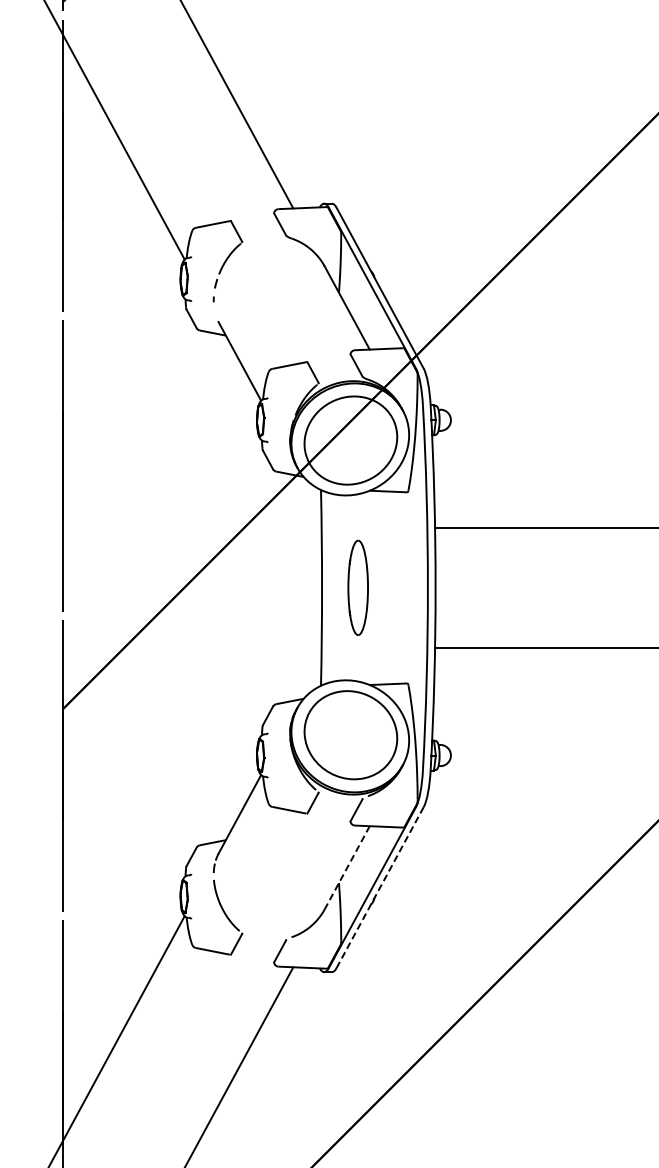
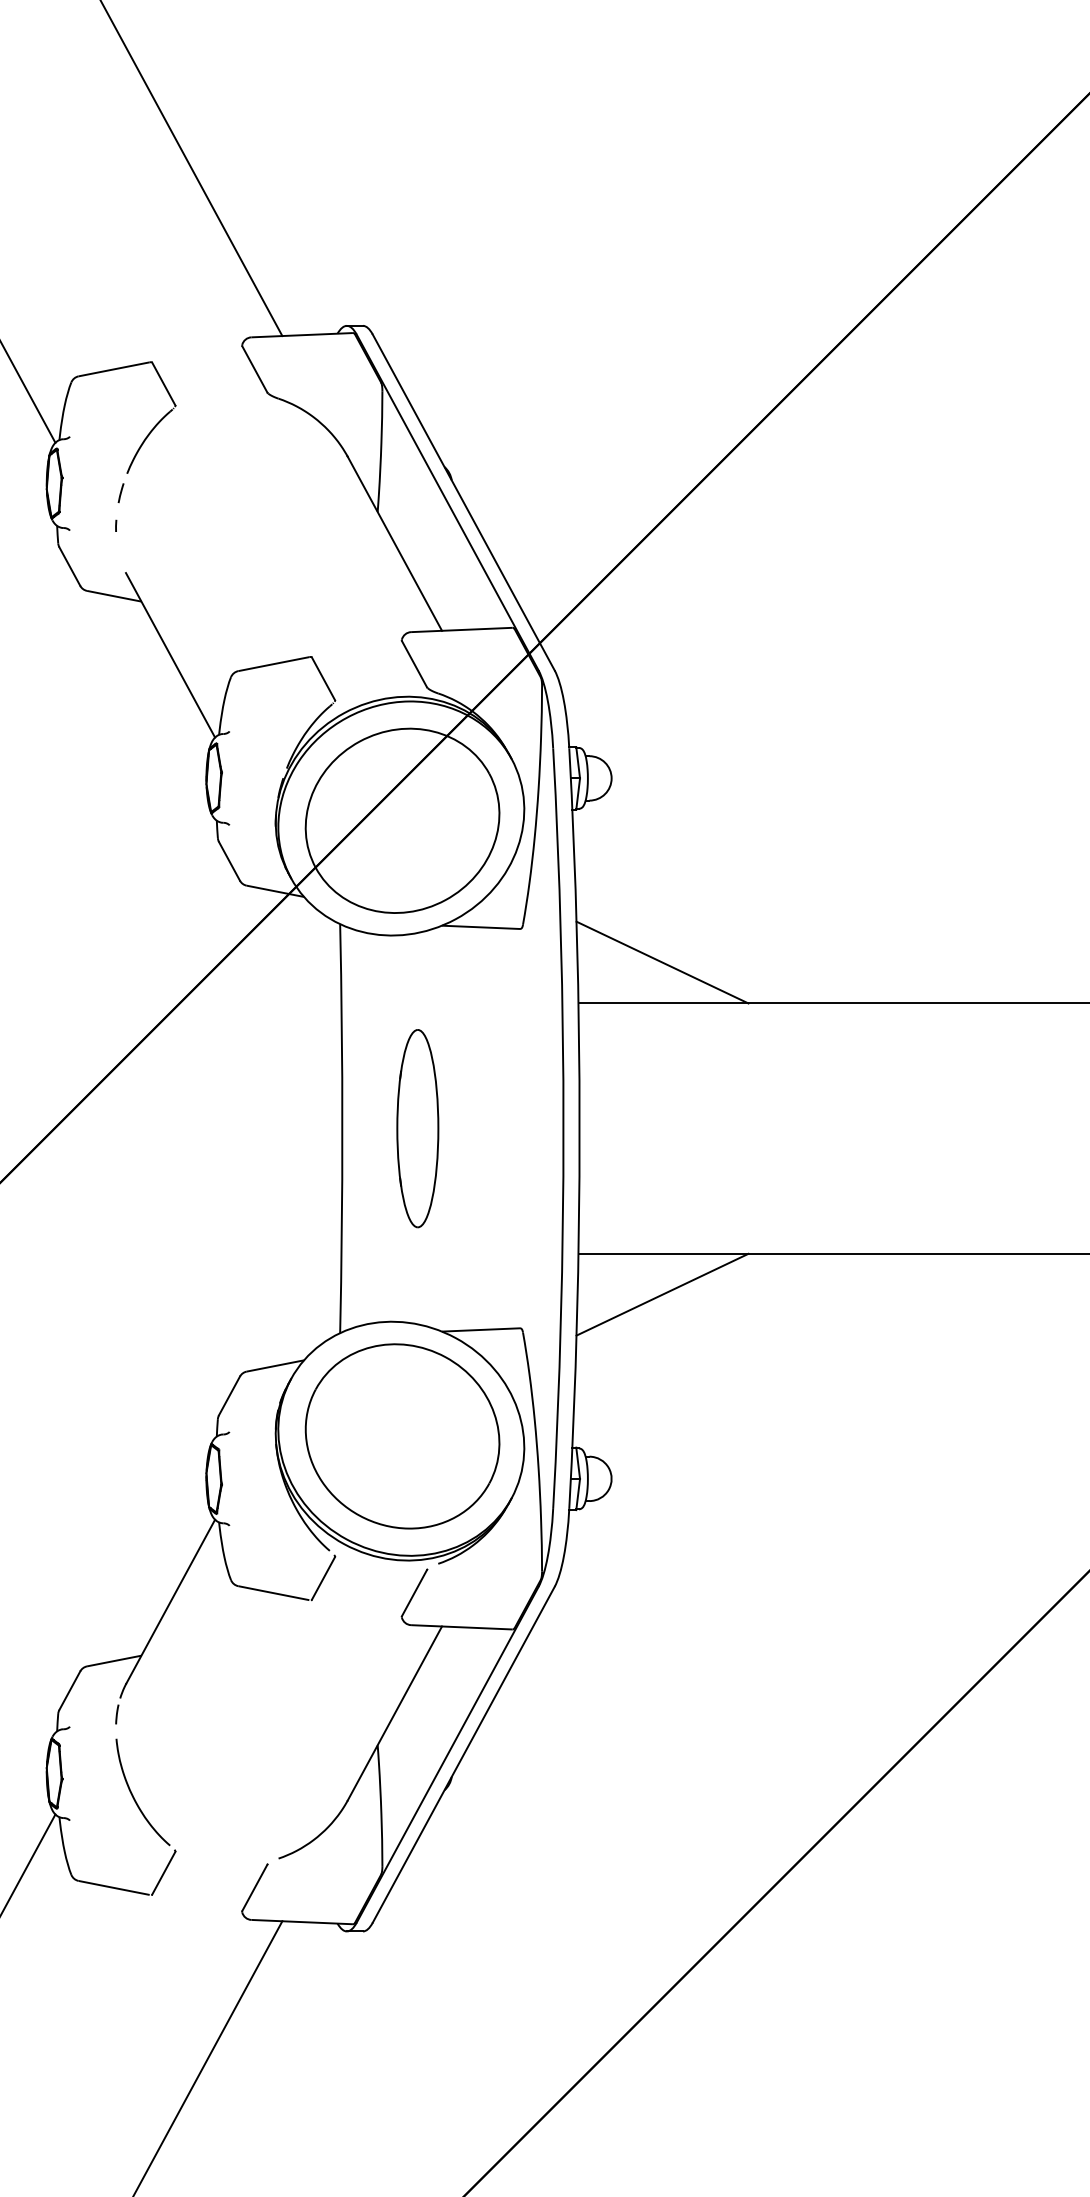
line: (475, 507) -> (662, 960), added
line: (475, 666) -> (662, 1292), added
line: (346, 868) -> (393, 1714), dashed -> solid
line: (379, 888) -> (462, 1756), dashed -> solid

